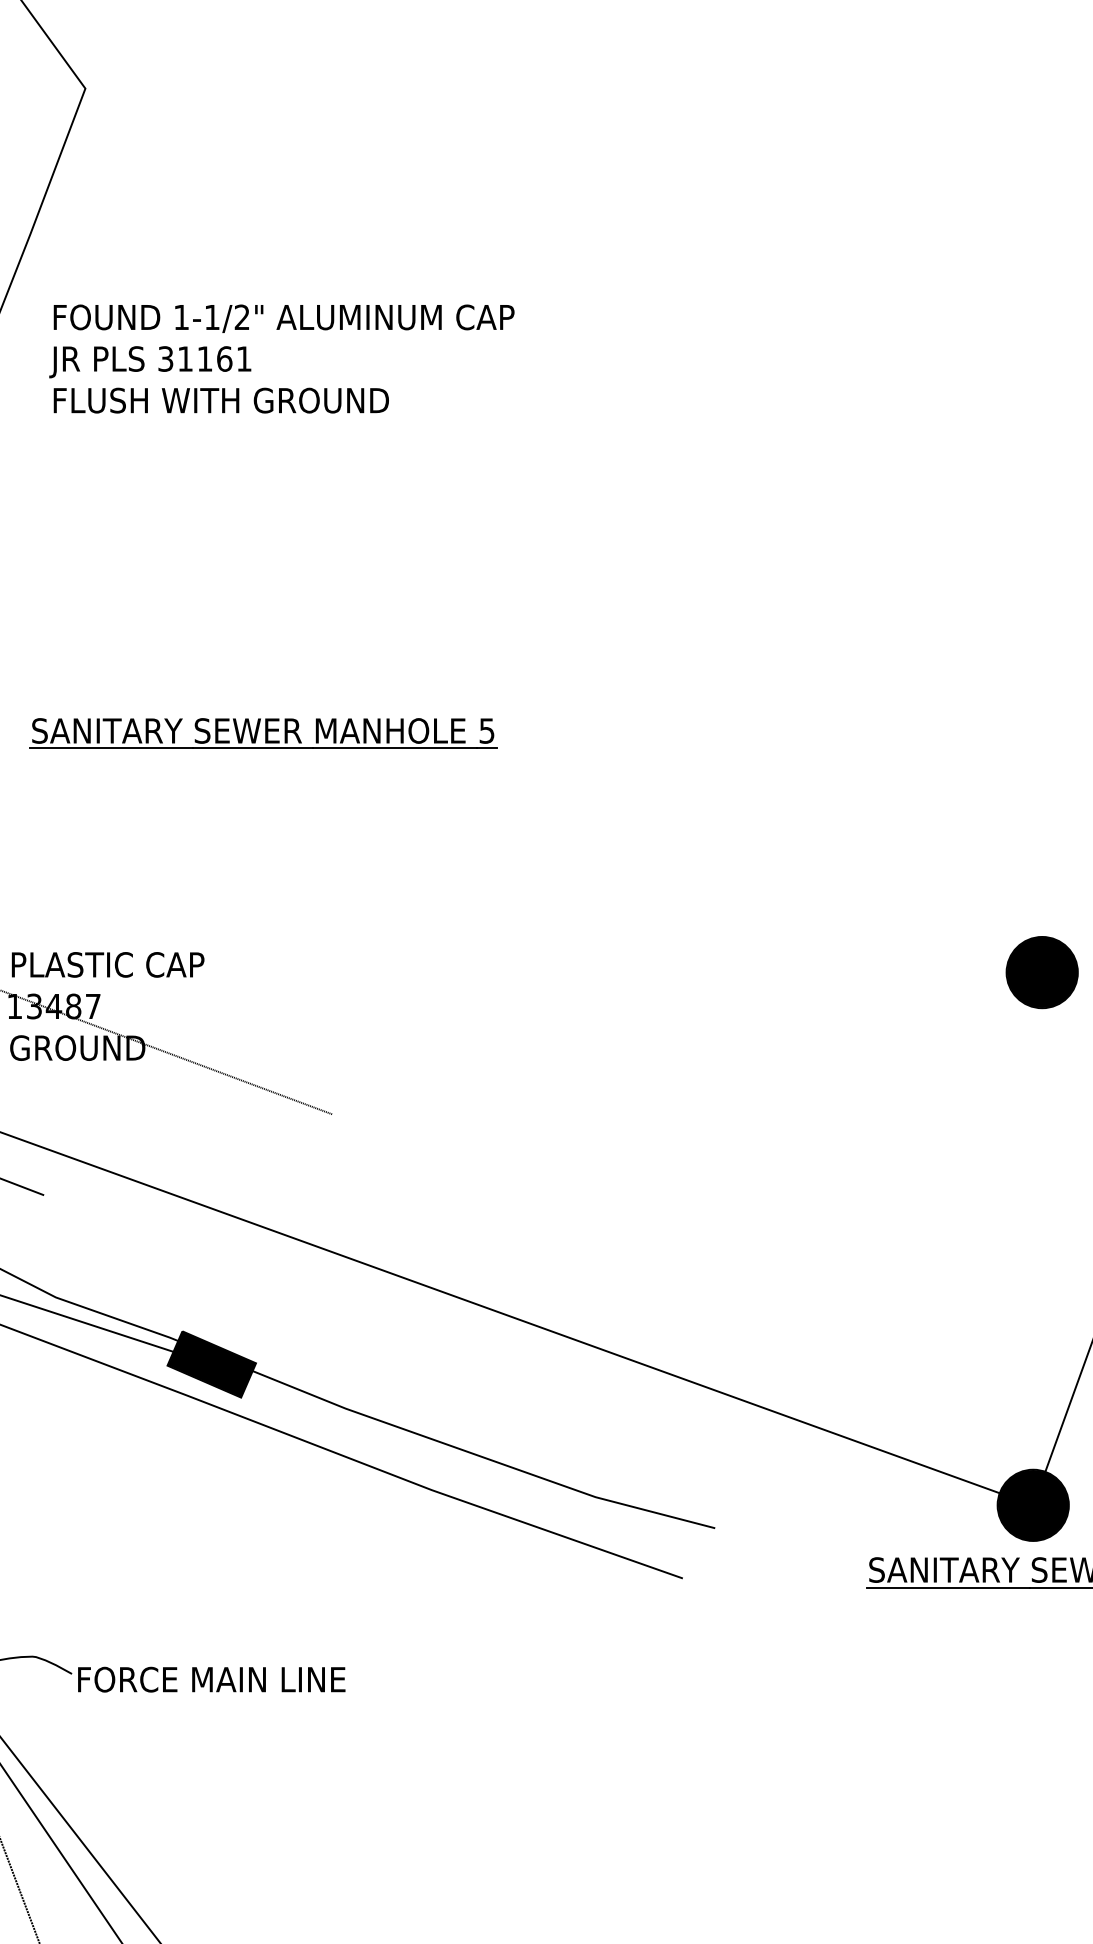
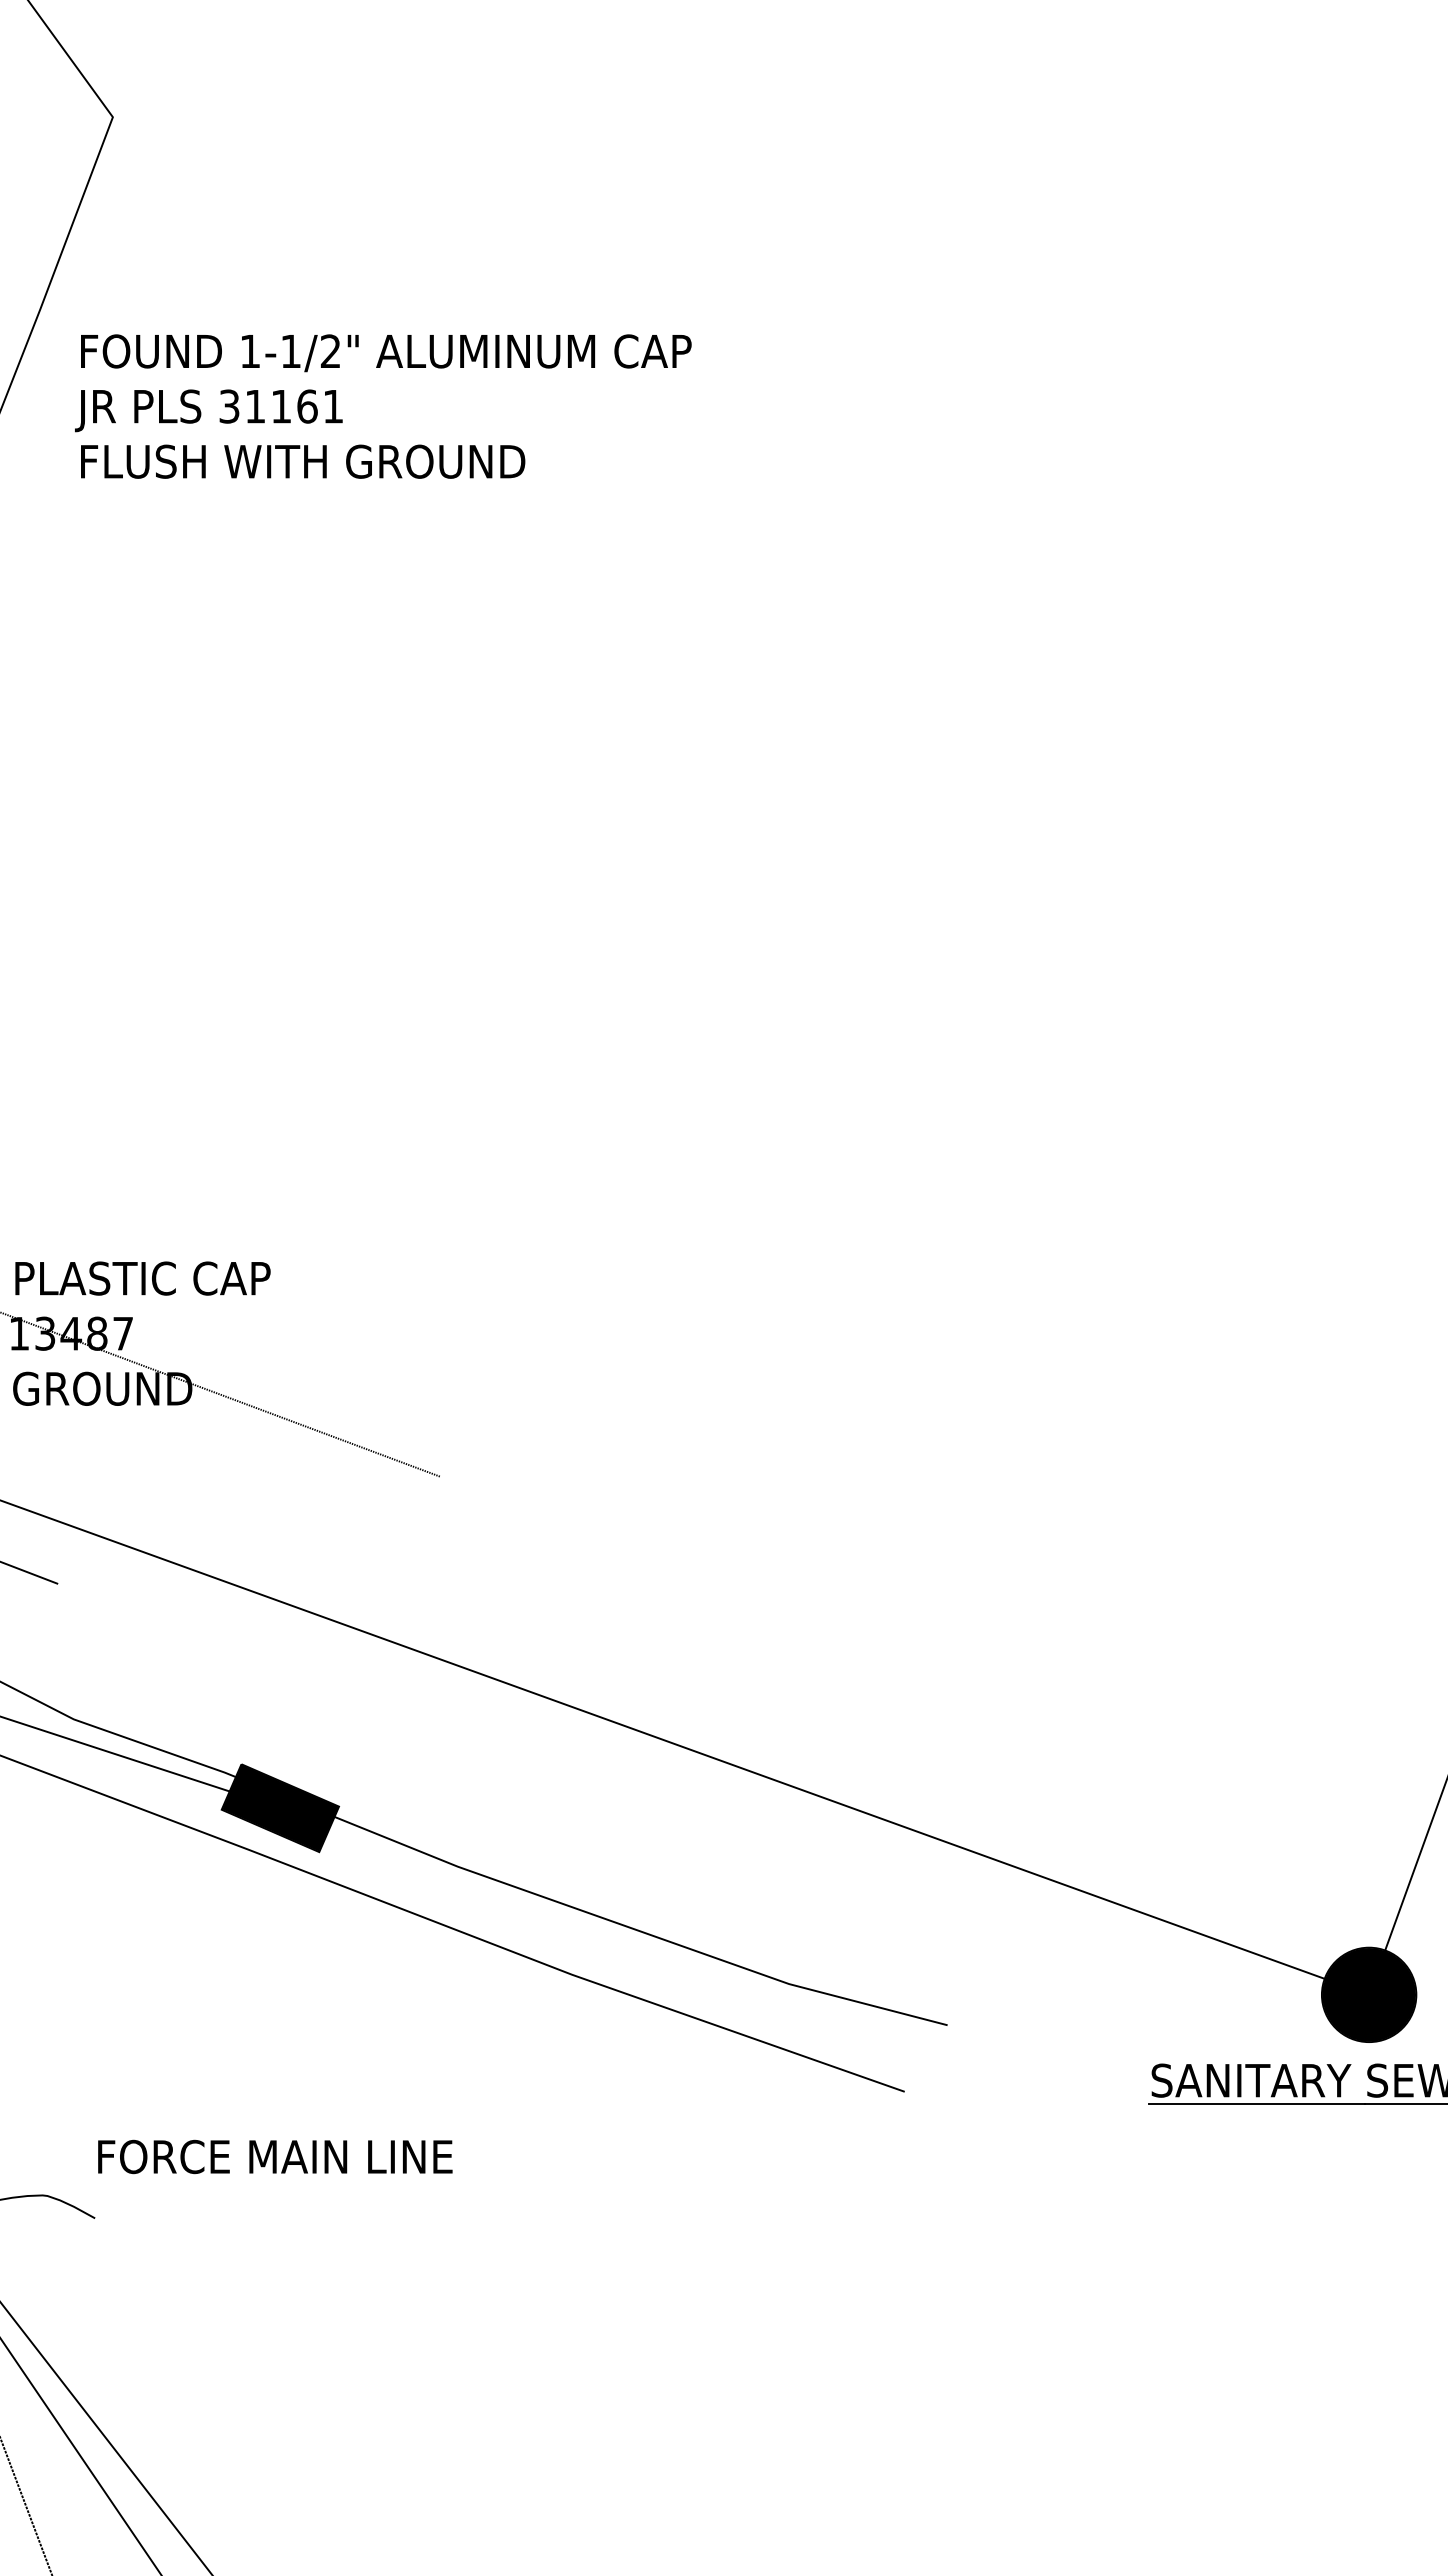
text: (282, 358) -> (383, 406), moved
part: (263, 733) -> (348, 971), removed
part: (1041, 972) -> (1380, 1288), removed
text: (211, 1679) -> (275, 2156), moved

